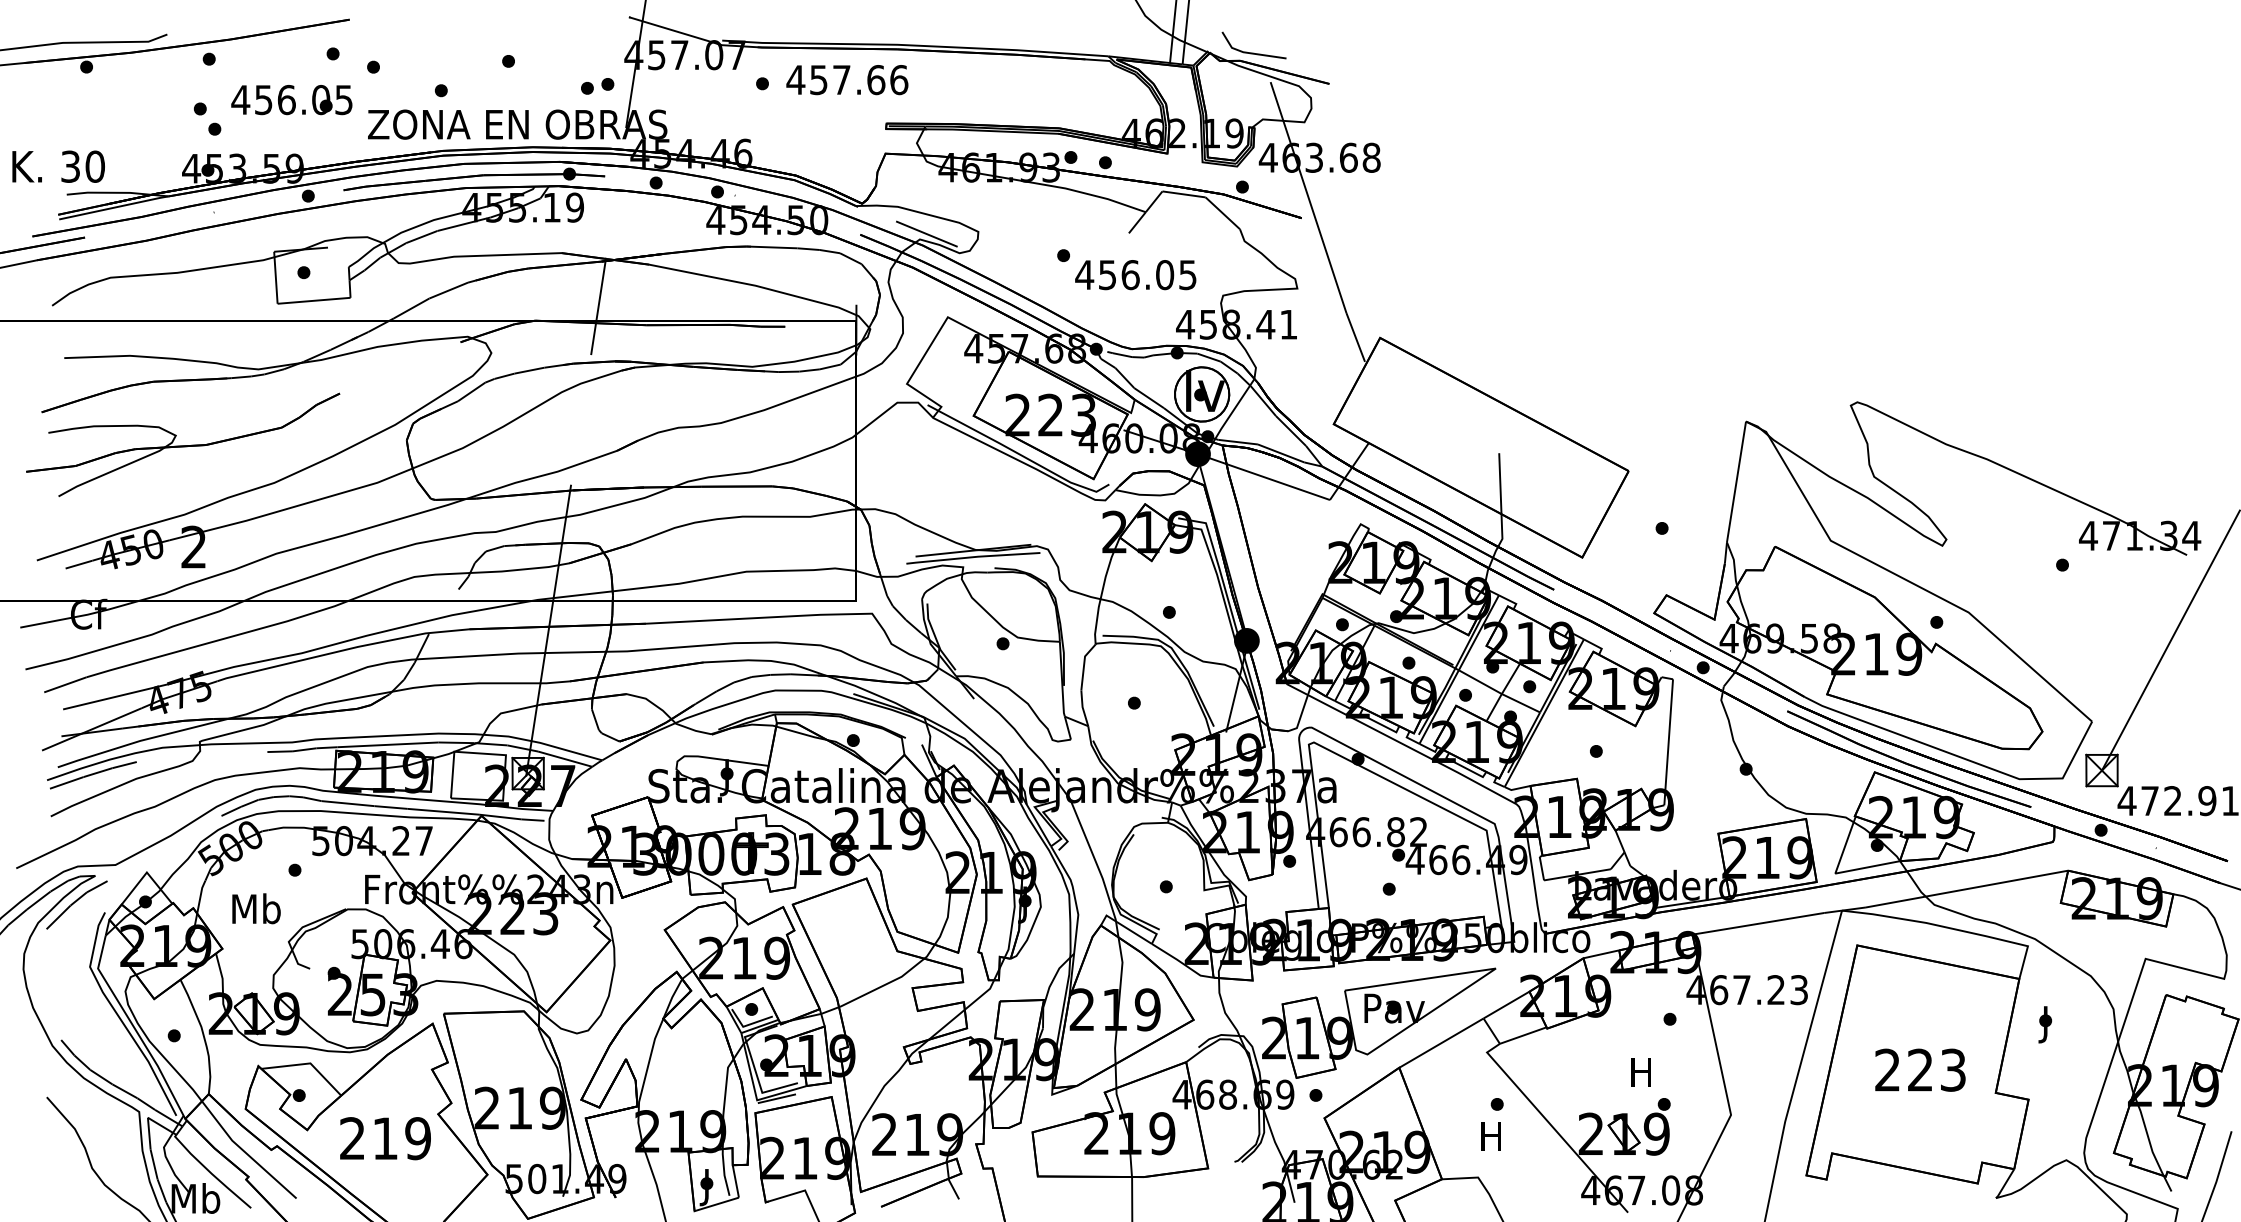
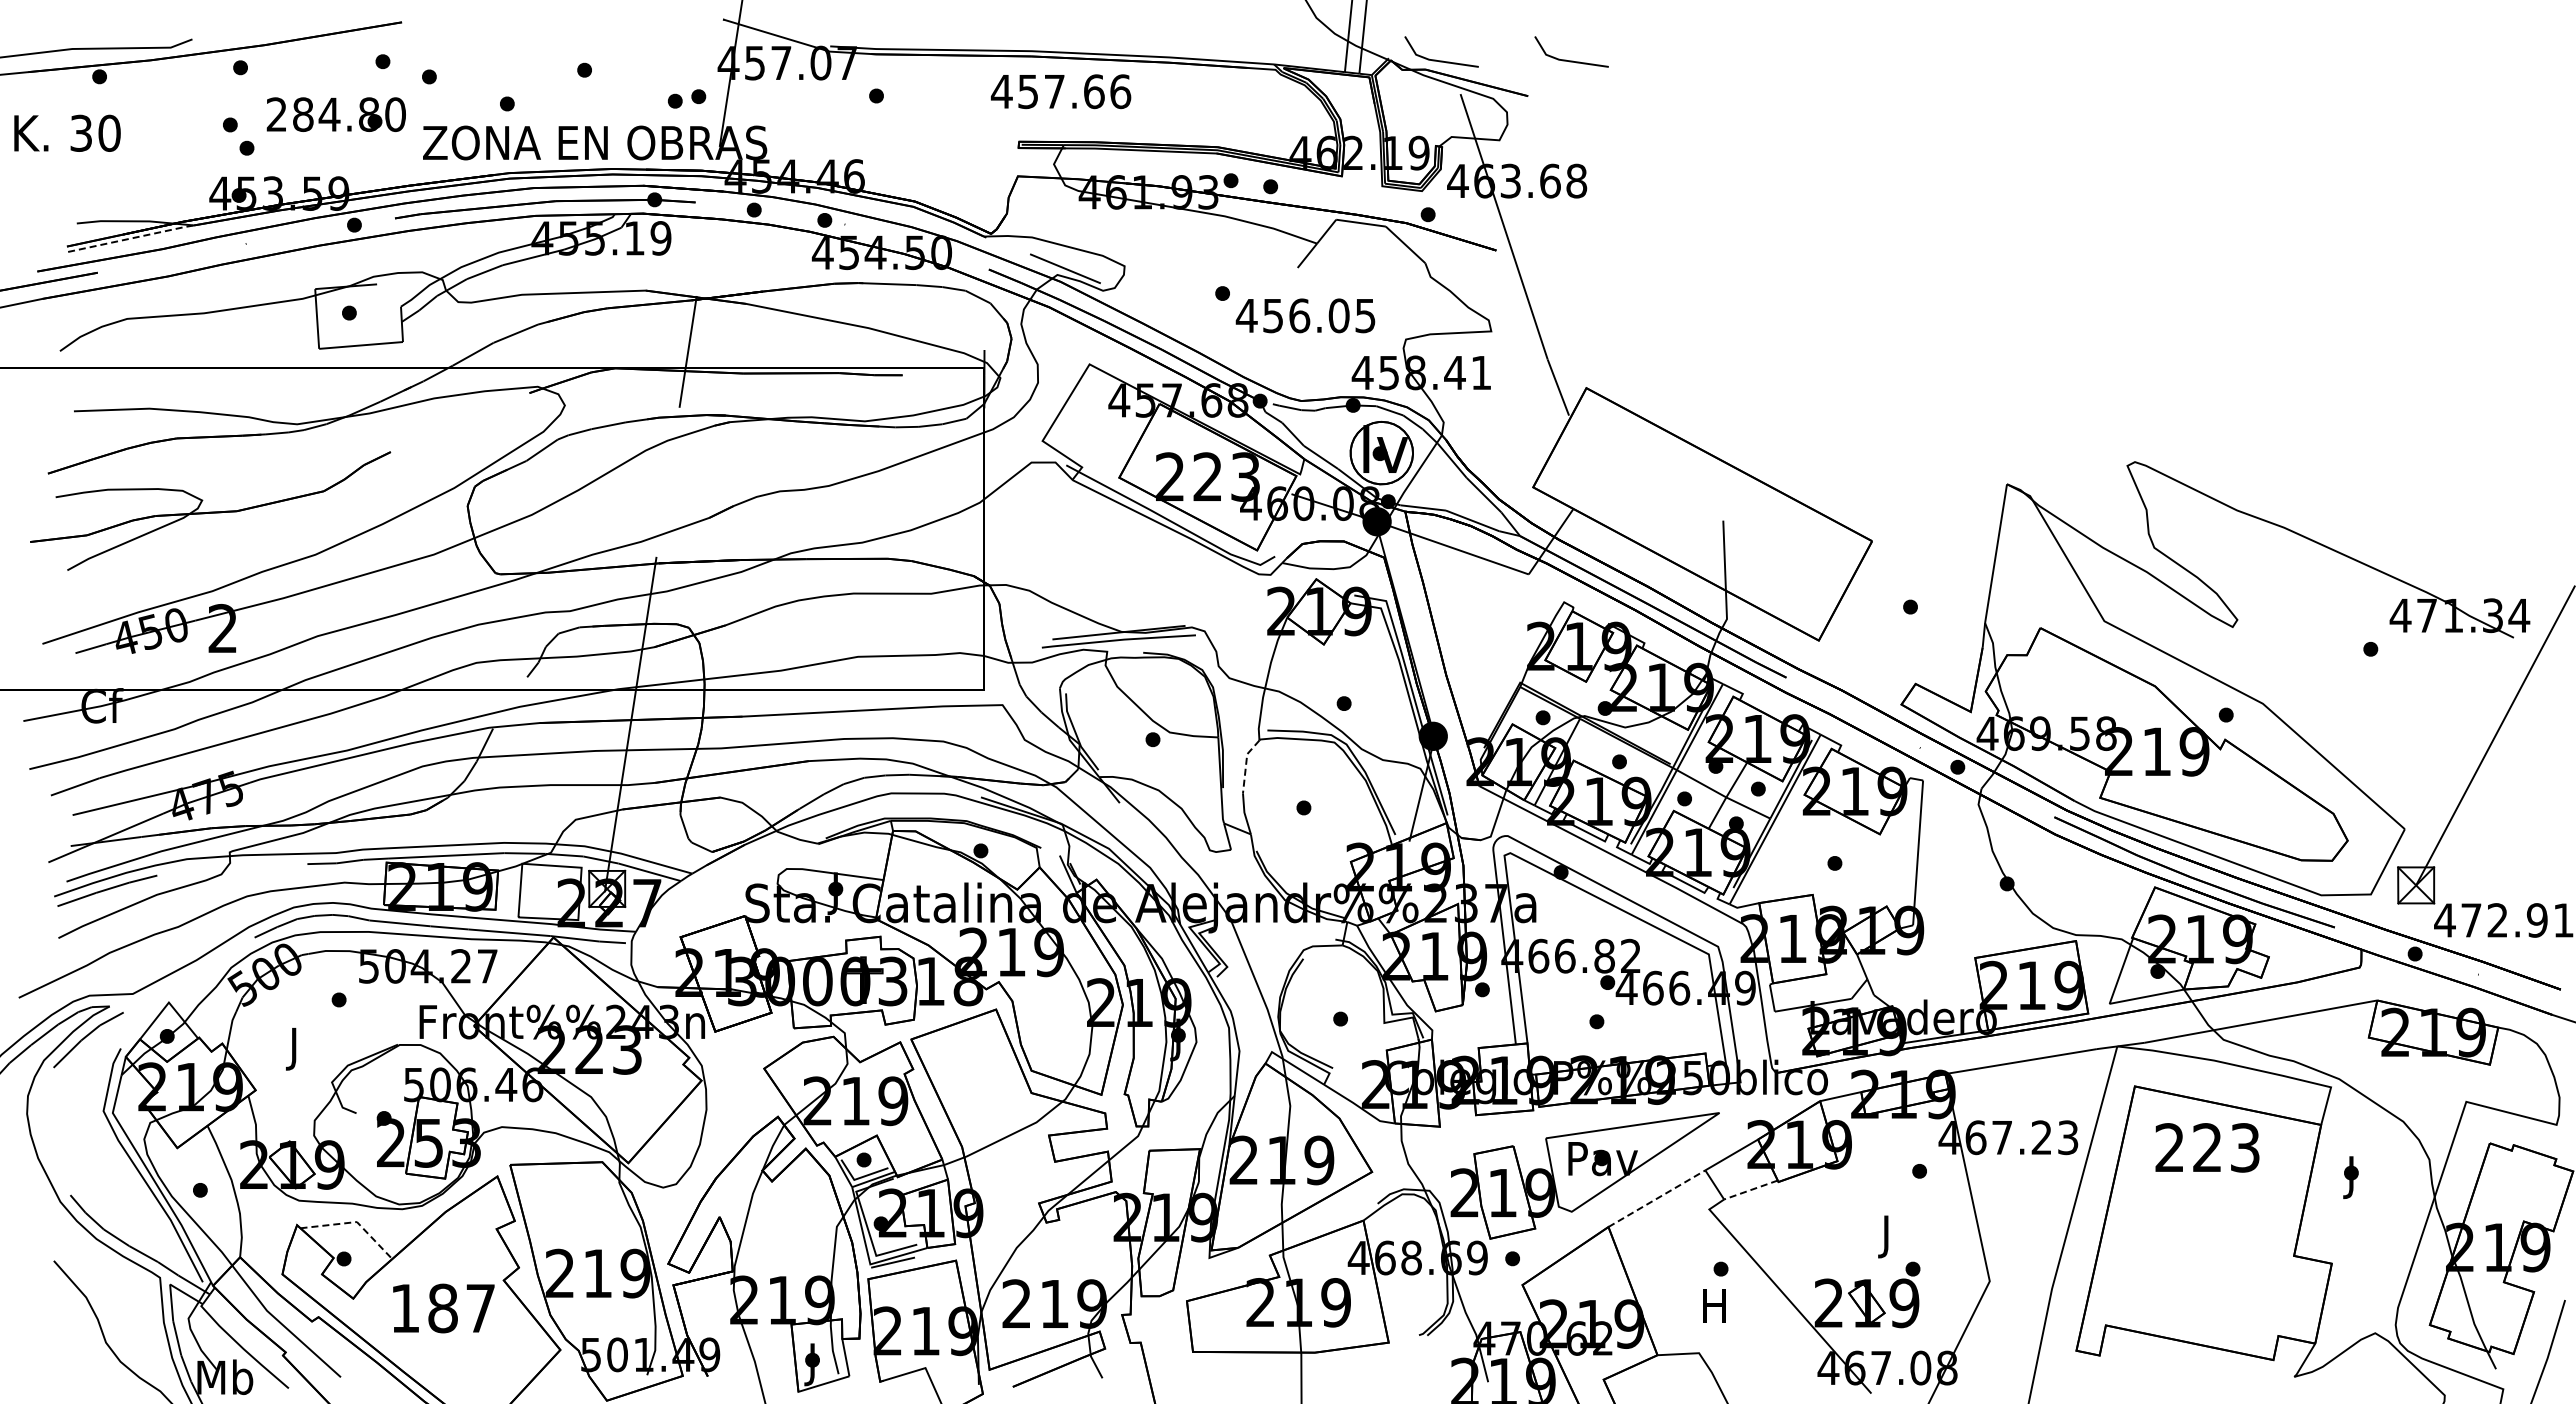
line: (1367, 52) -> (1571, 60), added
text: (847, 79) -> (1061, 91), moved
text: (291, 99) -> (335, 114), 456.05 -> 284.80
text: (58, 165) -> (67, 132), moved
line: (115, 207) -> (132, 238), solid -> dashed
line: (1084, 665) -> (1246, 764), solid -> dashed
text: (256, 912) -> (294, 1048), Mb -> J
line: (1522, 1035) -> (1750, 1190), solid -> dashed
line: (1441, 1042) -> (1657, 1198), solid -> dashed
line: (308, 1063) -> (354, 1222), solid -> dashed
text: (1920, 1069) -> (2207, 1147), moved
text: (1641, 1076) -> (1886, 1236), H -> J
text: (385, 1138) -> (443, 1308), 219 -> 187

